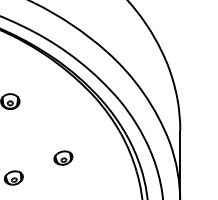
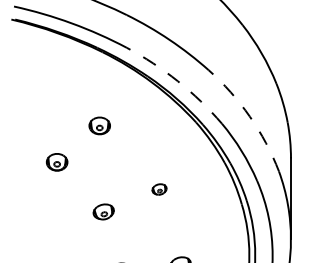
arc: (79, 62) -> (177, 81), solid -> dashed
arc: (143, 93) -> (249, 116), solid -> dashed
part: (63, 158) -> (159, 189), size x0.7

